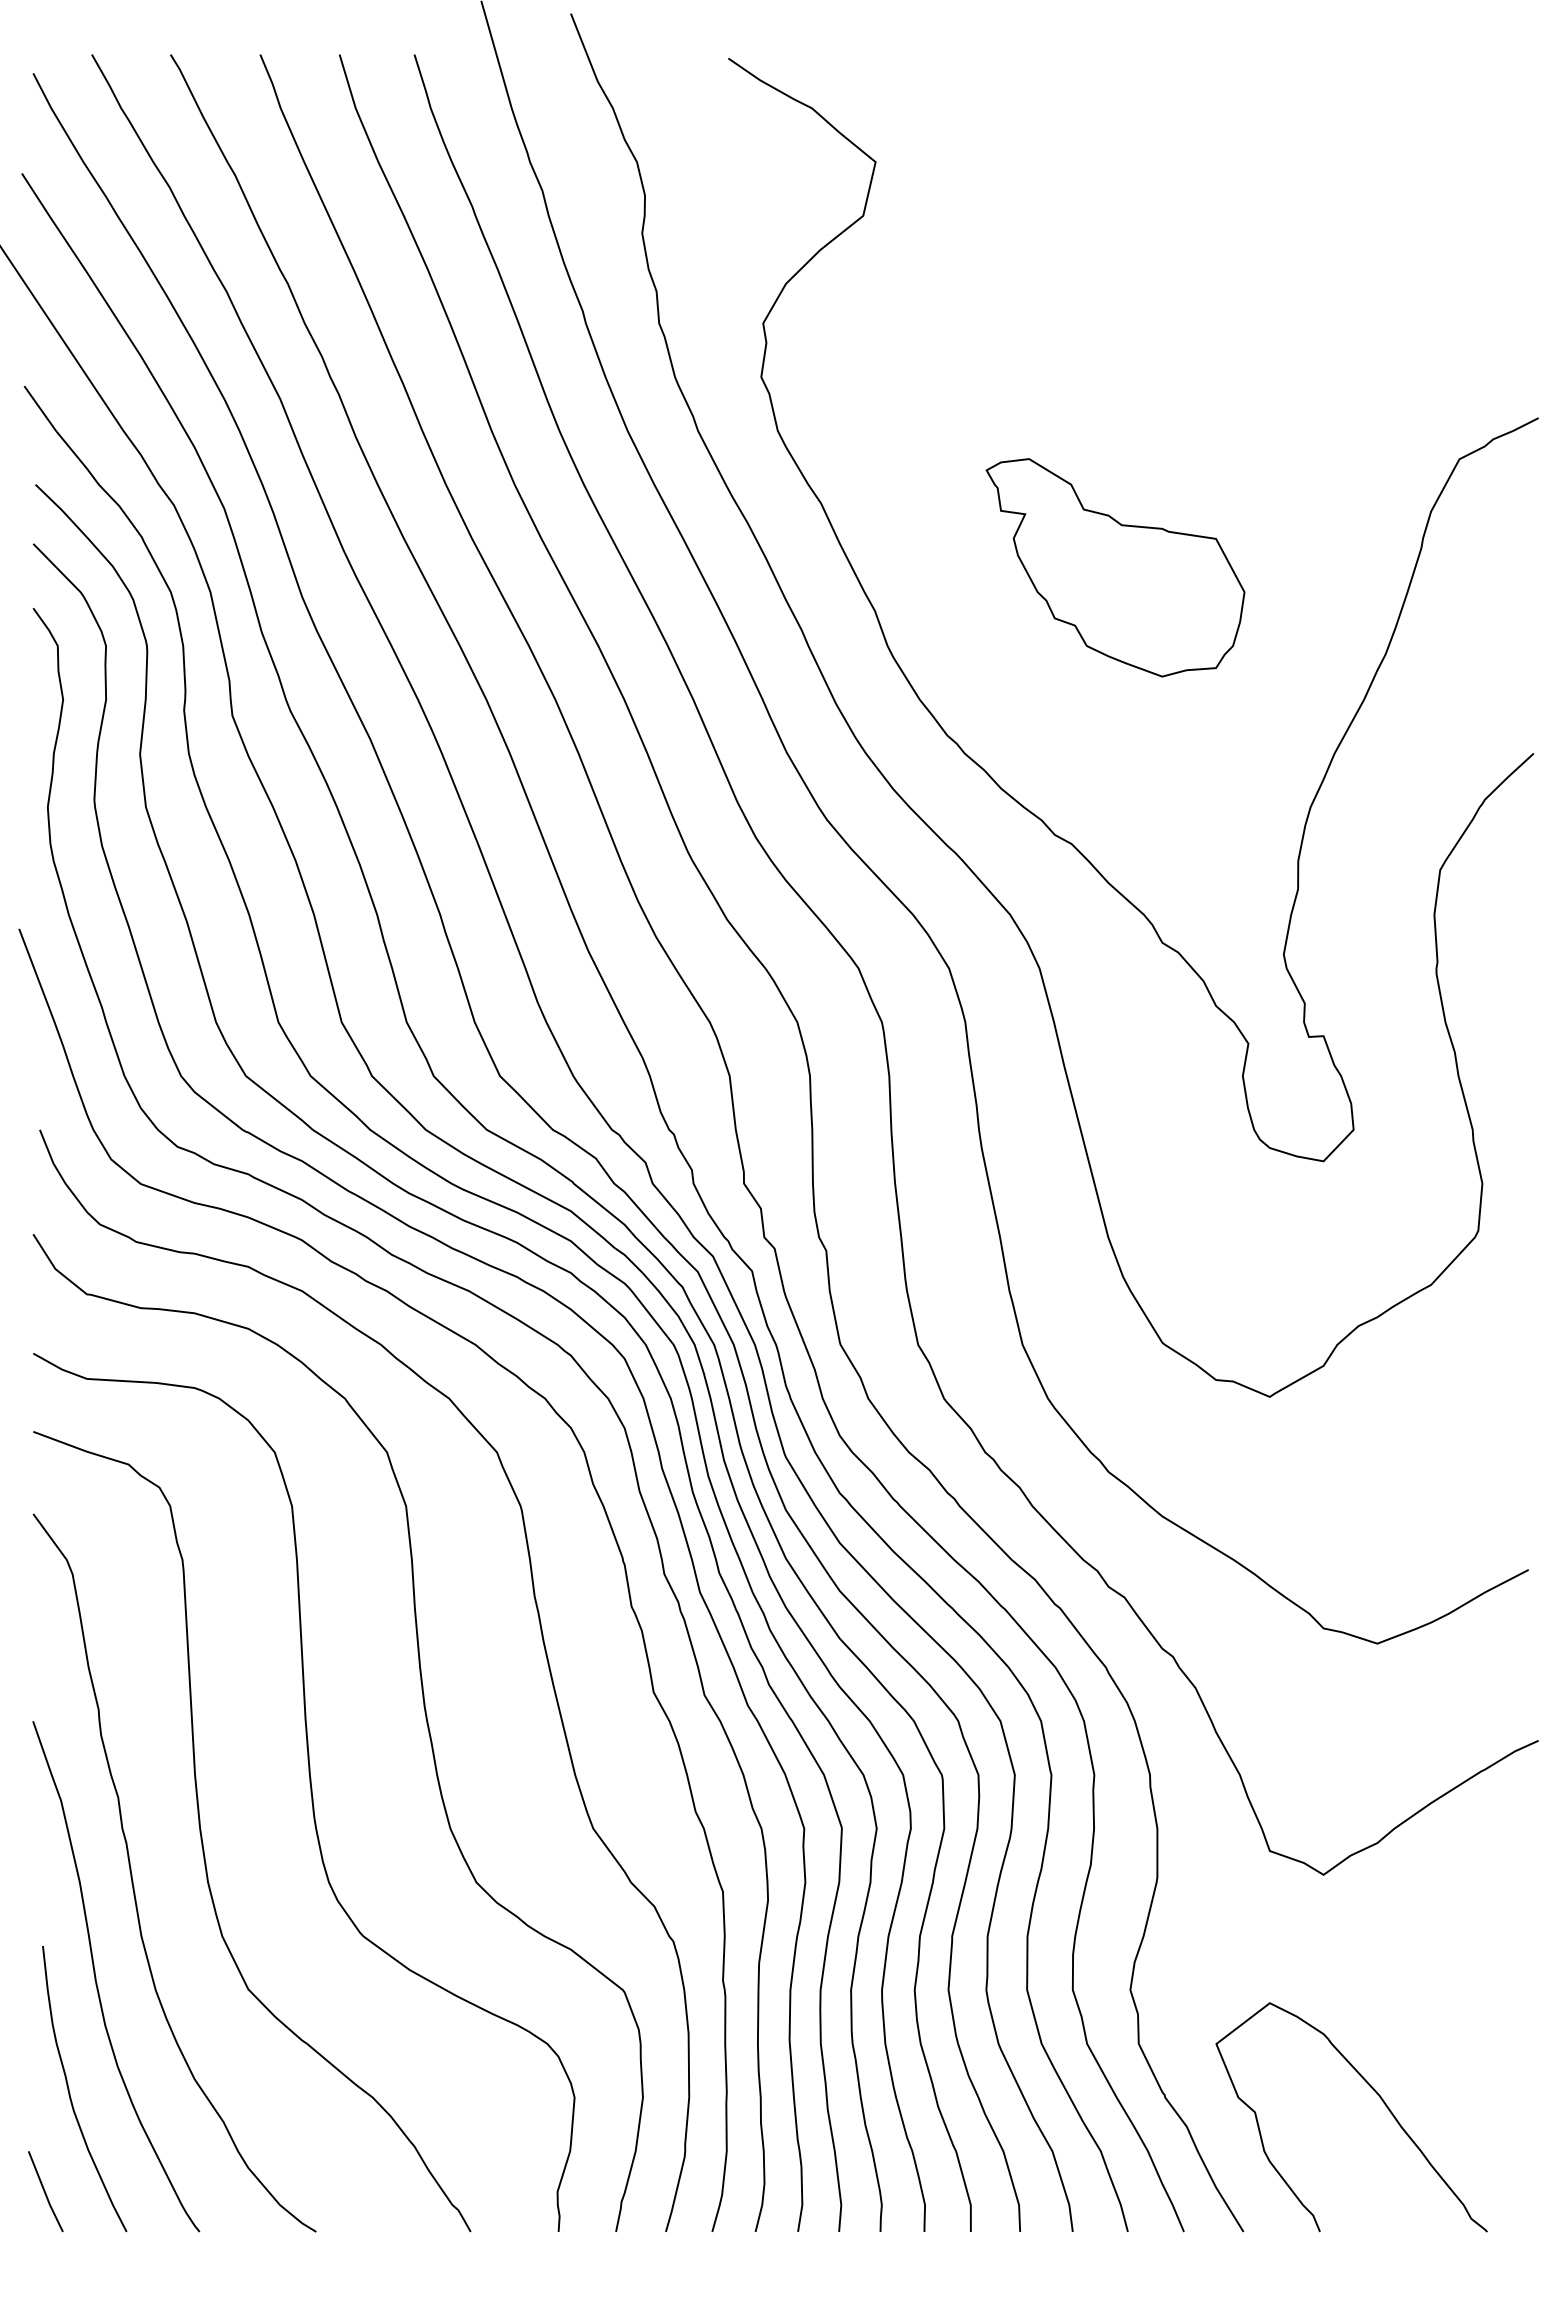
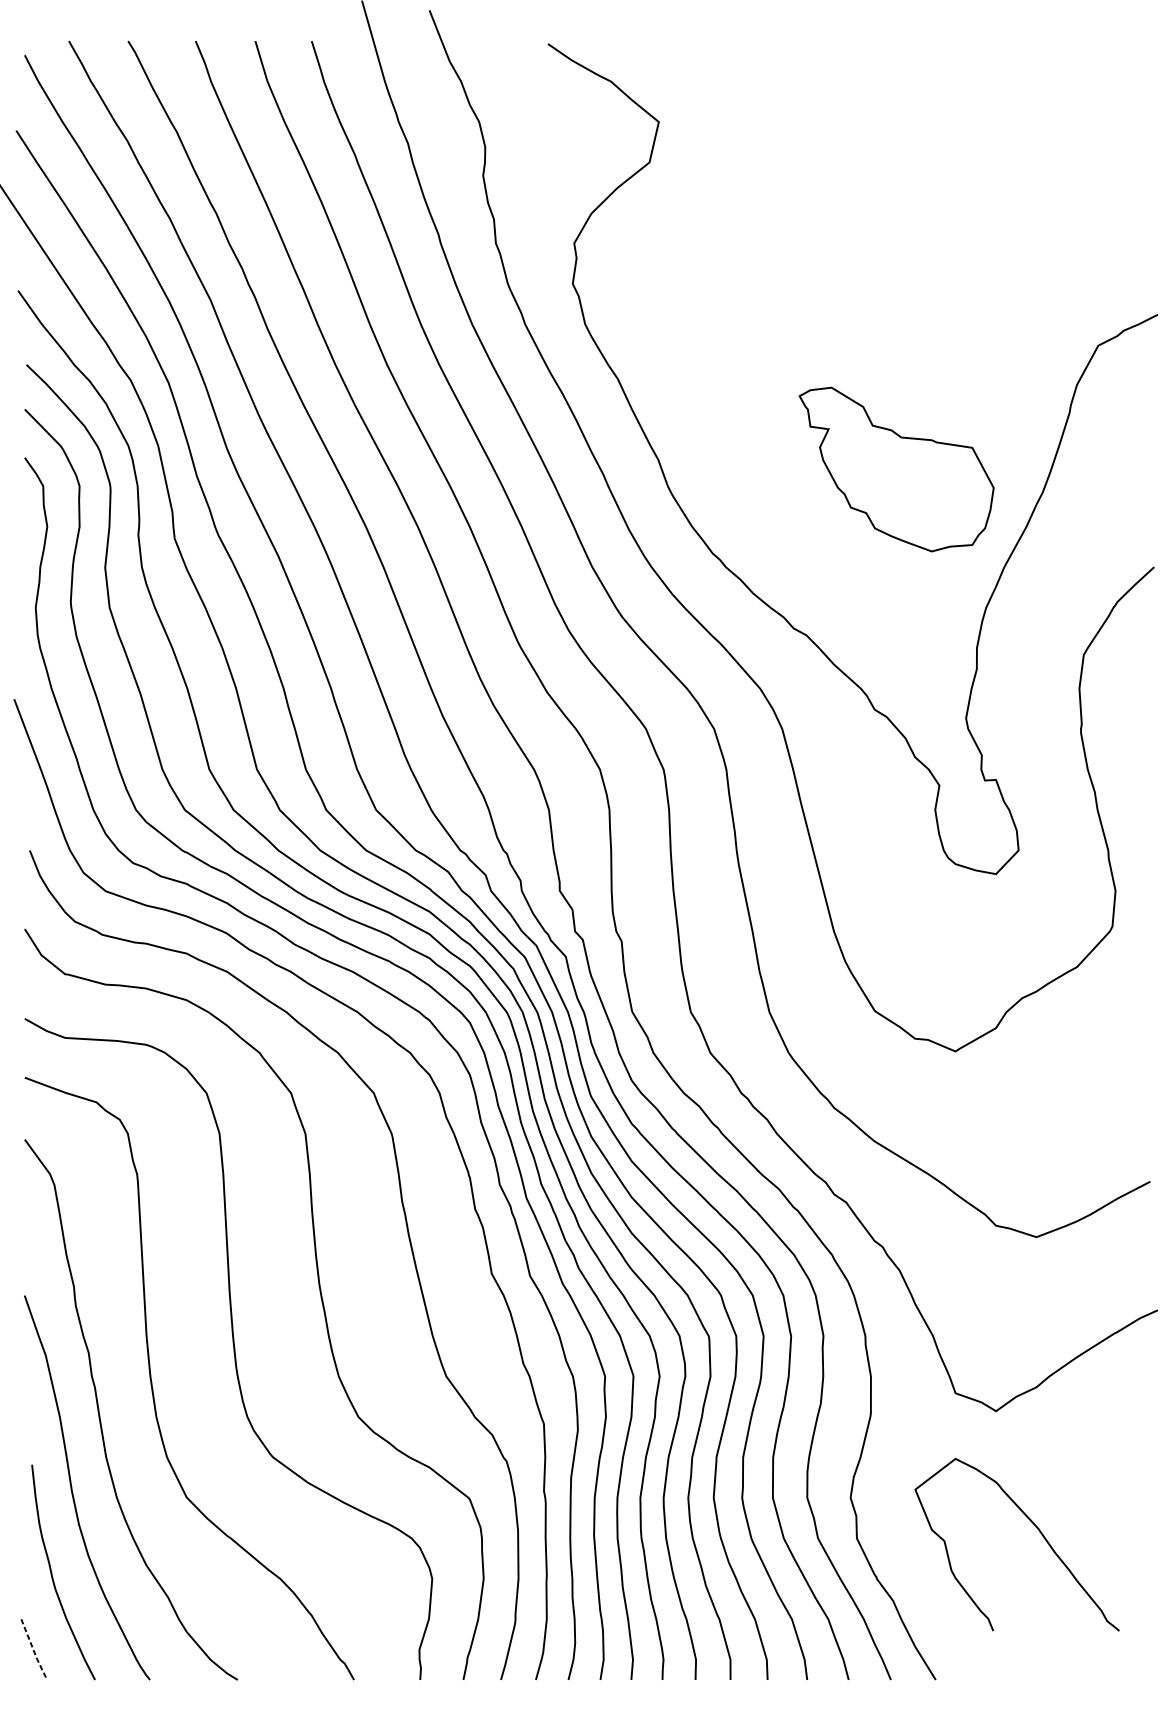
part: (1115, 567) -> (896, 469), moved
curve: (1378, 2096) -> (1037, 1529), moved
line: (45, 2193) -> (34, 1651), solid -> dashed

